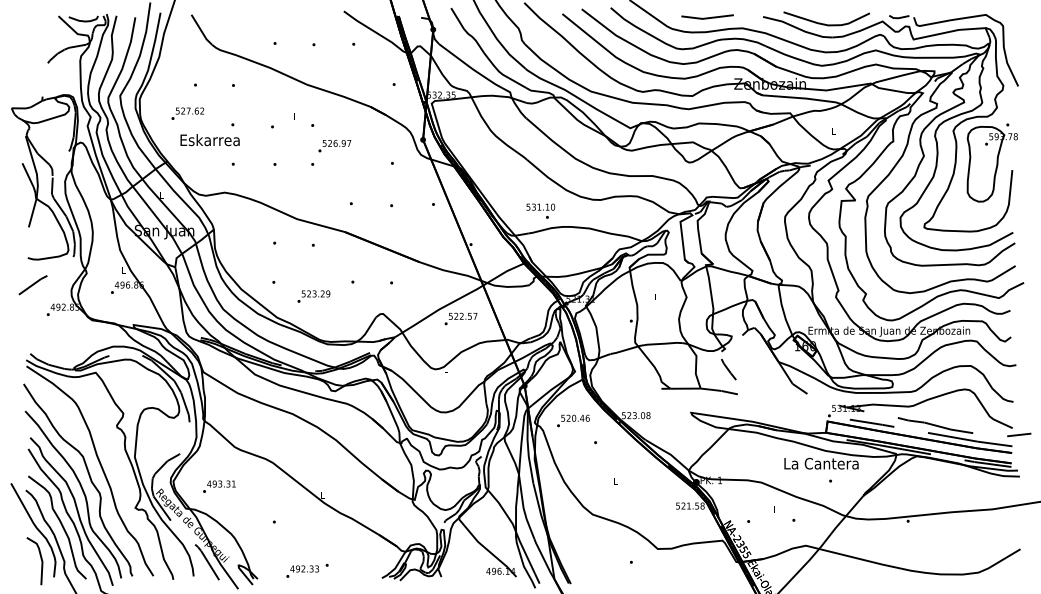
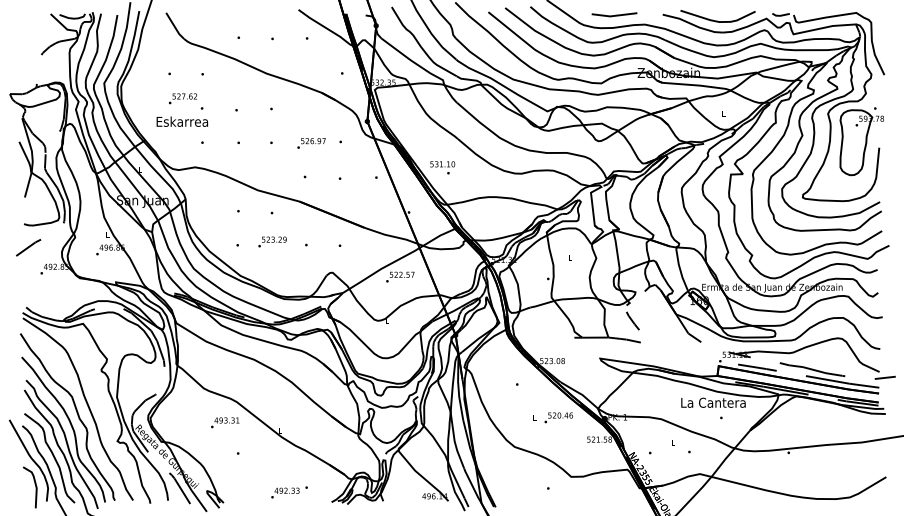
text: (187, 113) -> (182, 98), moved
text: (334, 146) -> (311, 143), moved
text: (540, 210) -> (442, 167), moved
text: (313, 296) -> (272, 241), moved
text: (573, 420) -> (558, 417), moved
text: (219, 486) -> (225, 422), moved
text: (307, 570) -> (289, 492), moved

